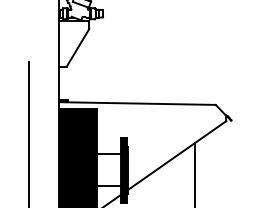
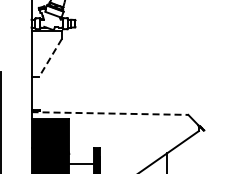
line: (77, 48) -> (50, 58), solid -> dashed
line: (137, 103) -> (110, 113), solid -> dashed

